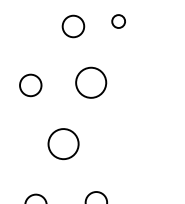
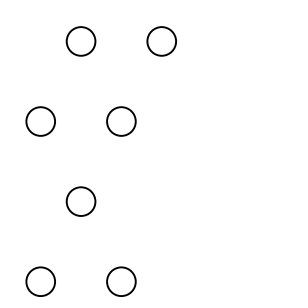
circle: (118, 21) -> (161, 41), size x1.67
circle: (73, 26) -> (80, 41), moved
circle: (91, 82) -> (121, 121), size x0.71
circle: (63, 144) -> (80, 201), size x0.71

